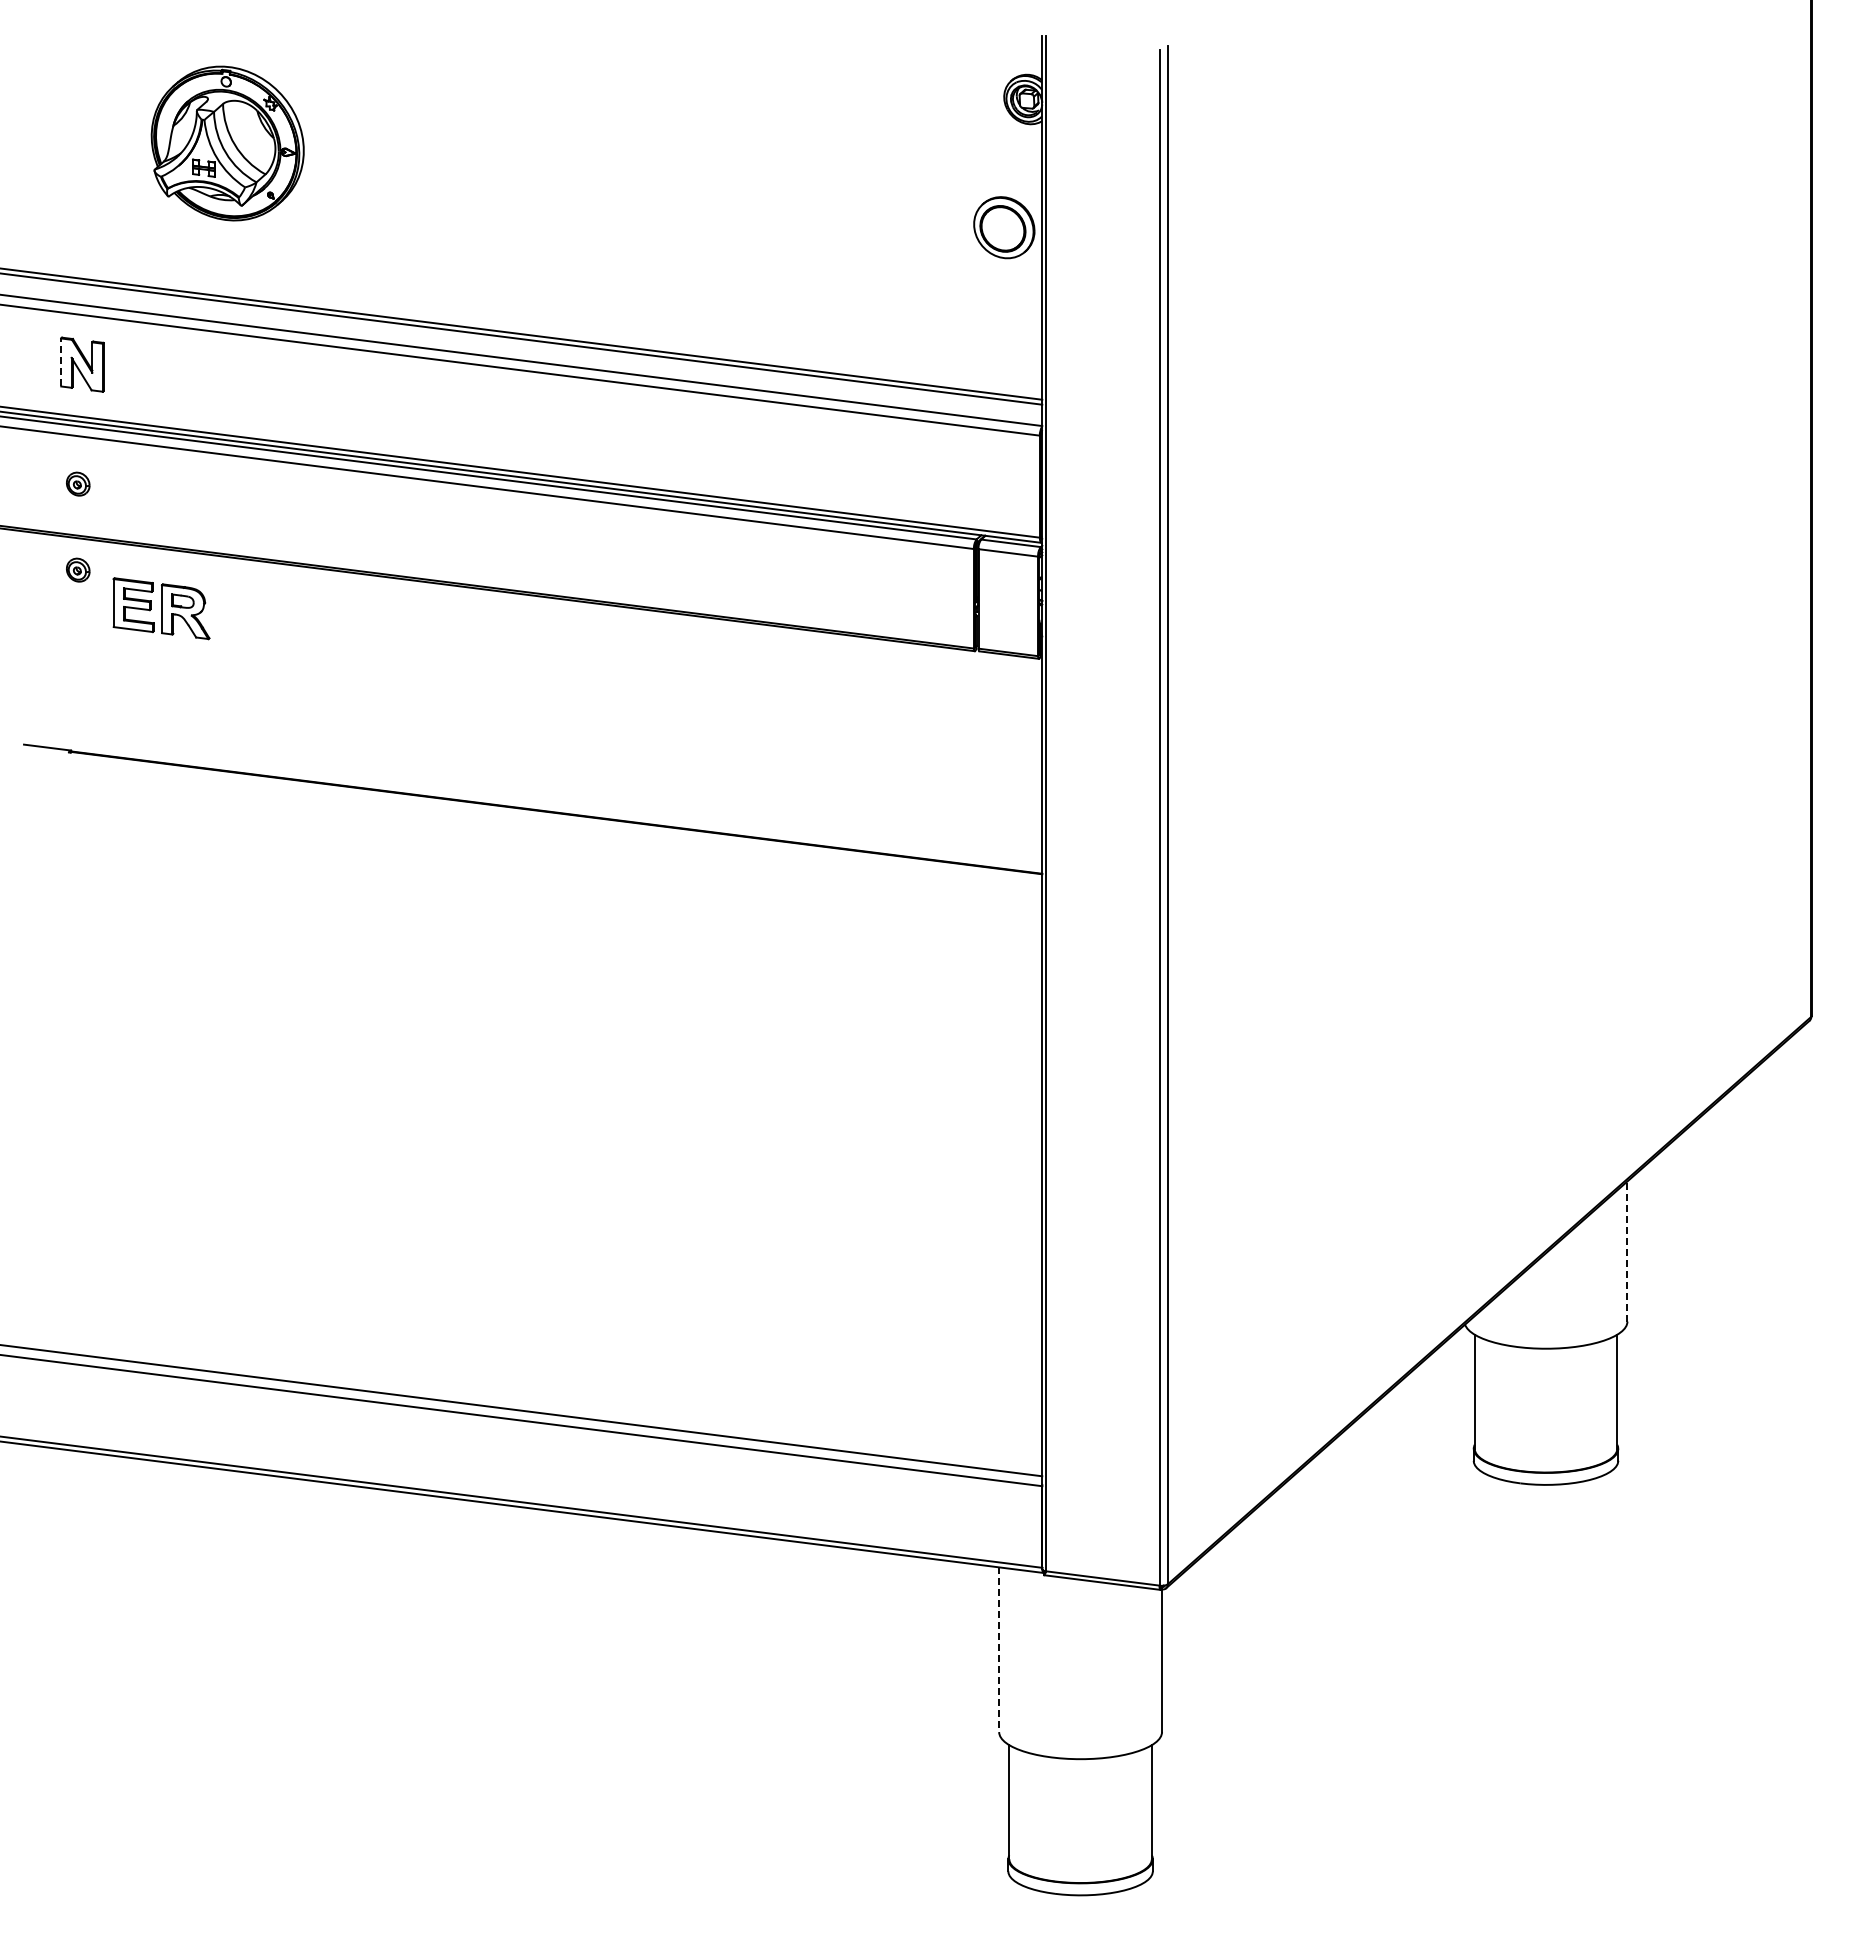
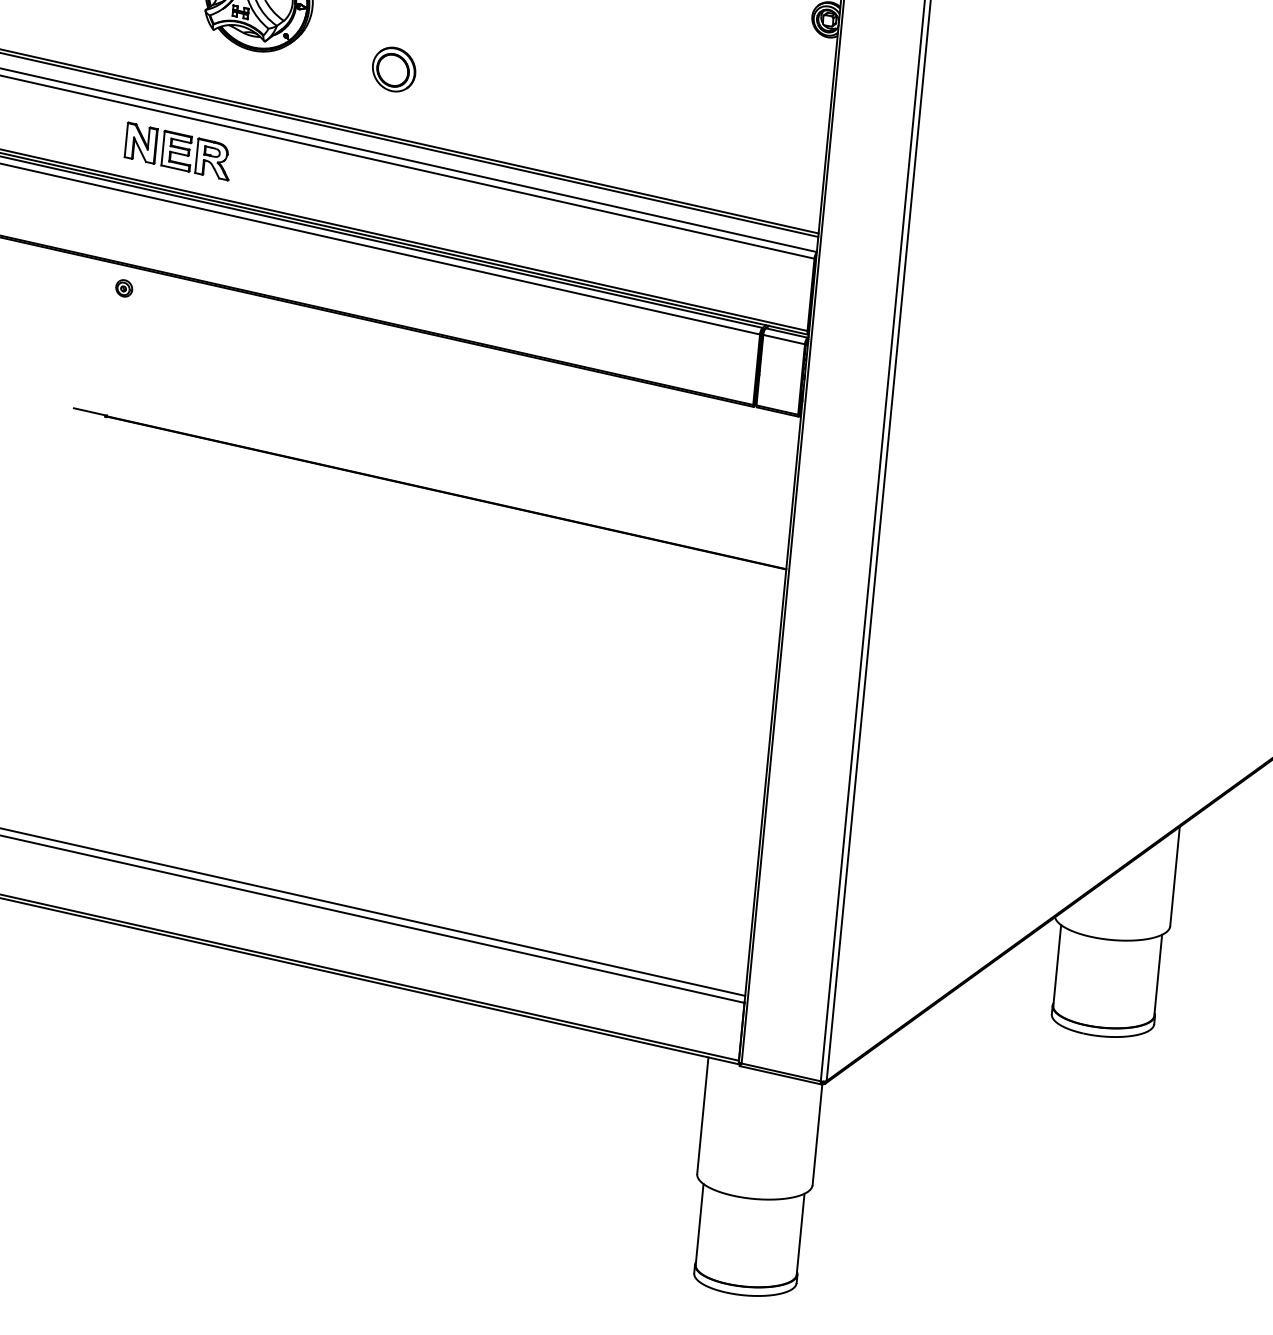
part: (1004, 227) -> (394, 69), moved
line: (61, 362) -> (126, 140), dashed -> solid
part: (78, 483) -> (130, 227), removed
part: (161, 608) -> (196, 155), moved
line: (1627, 1251) -> (1175, 876), dashed -> solid
line: (999, 1650) -> (703, 1116), dashed -> solid

